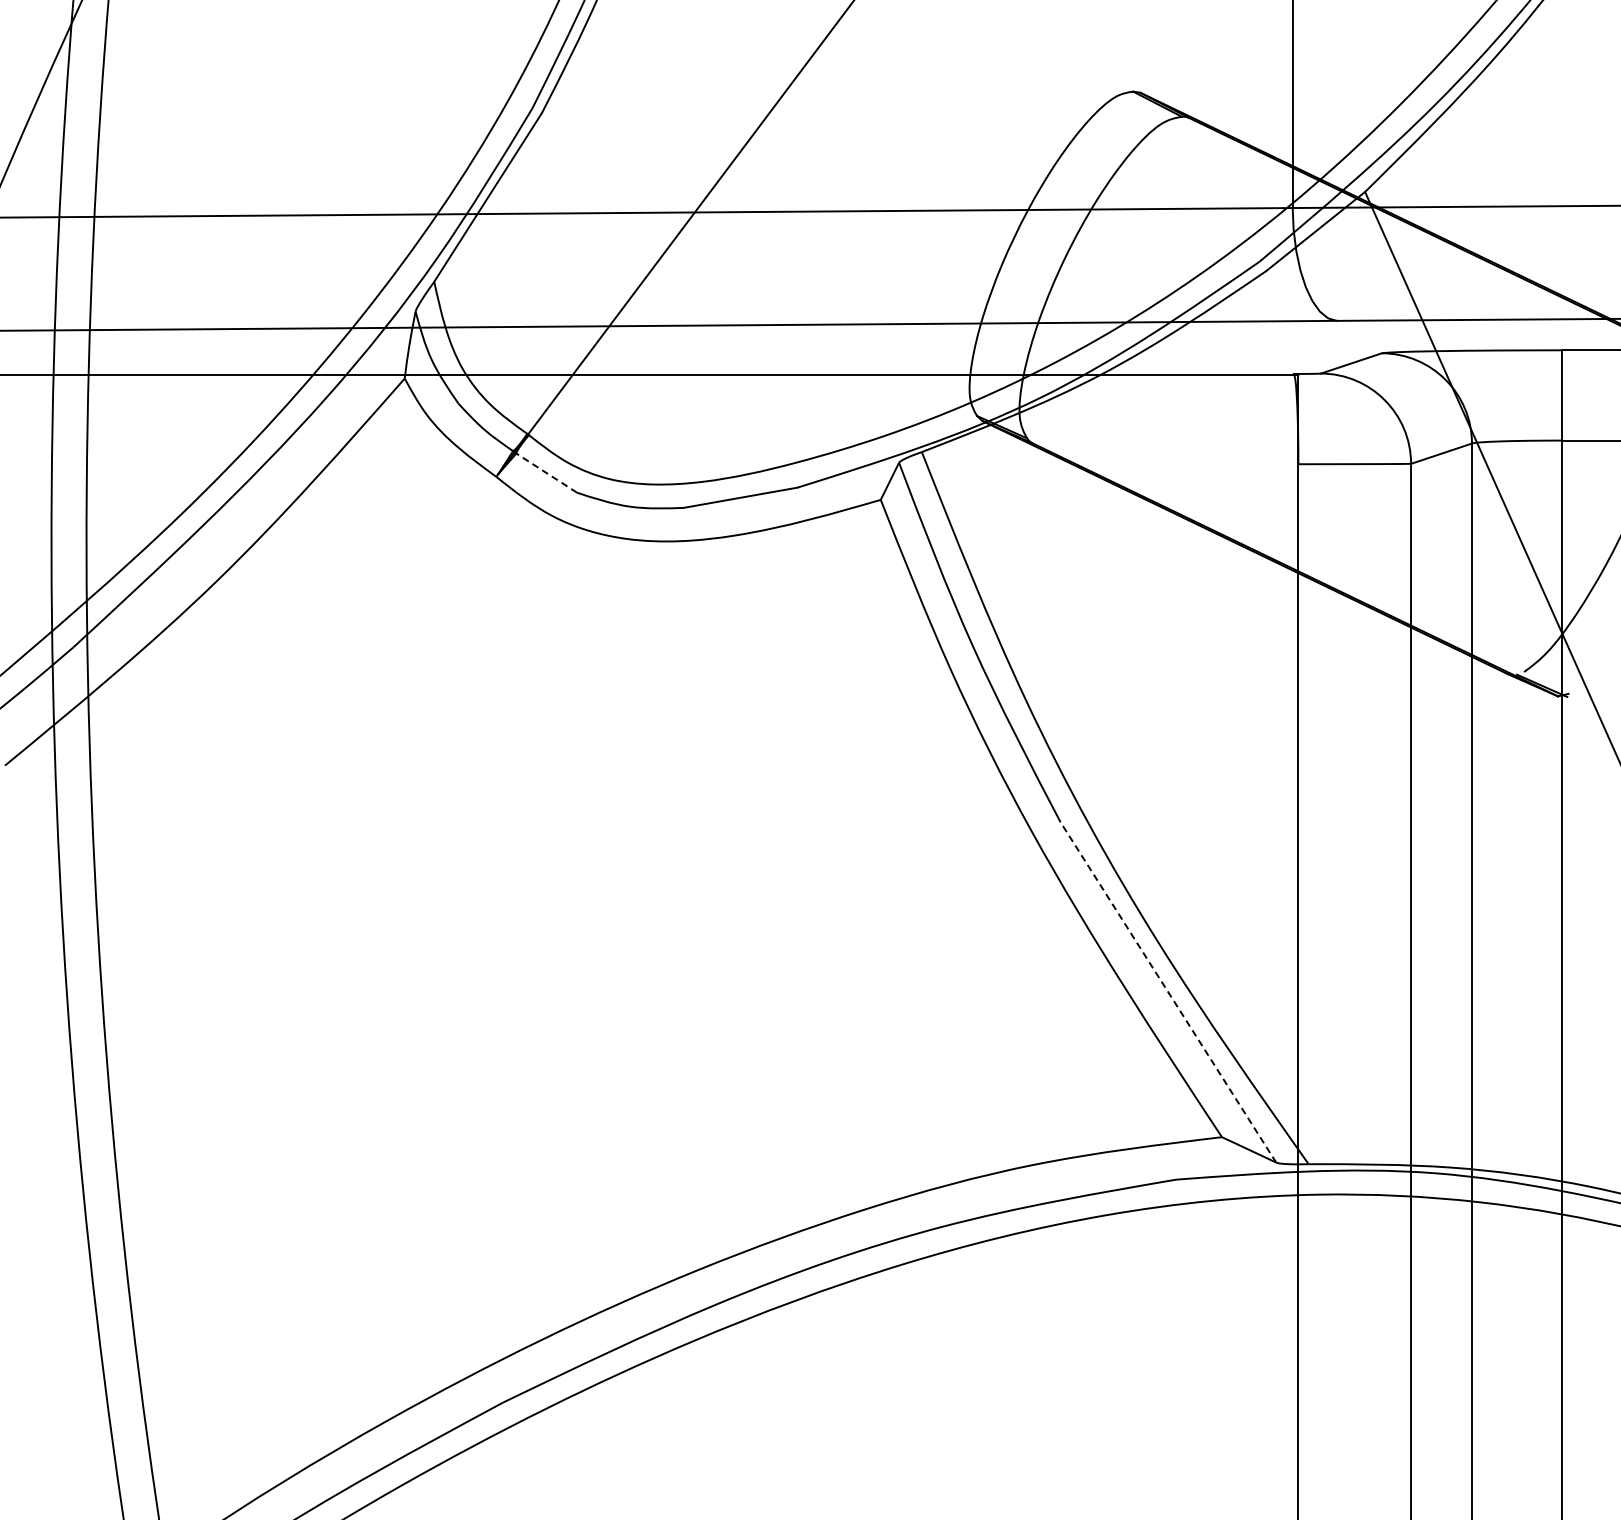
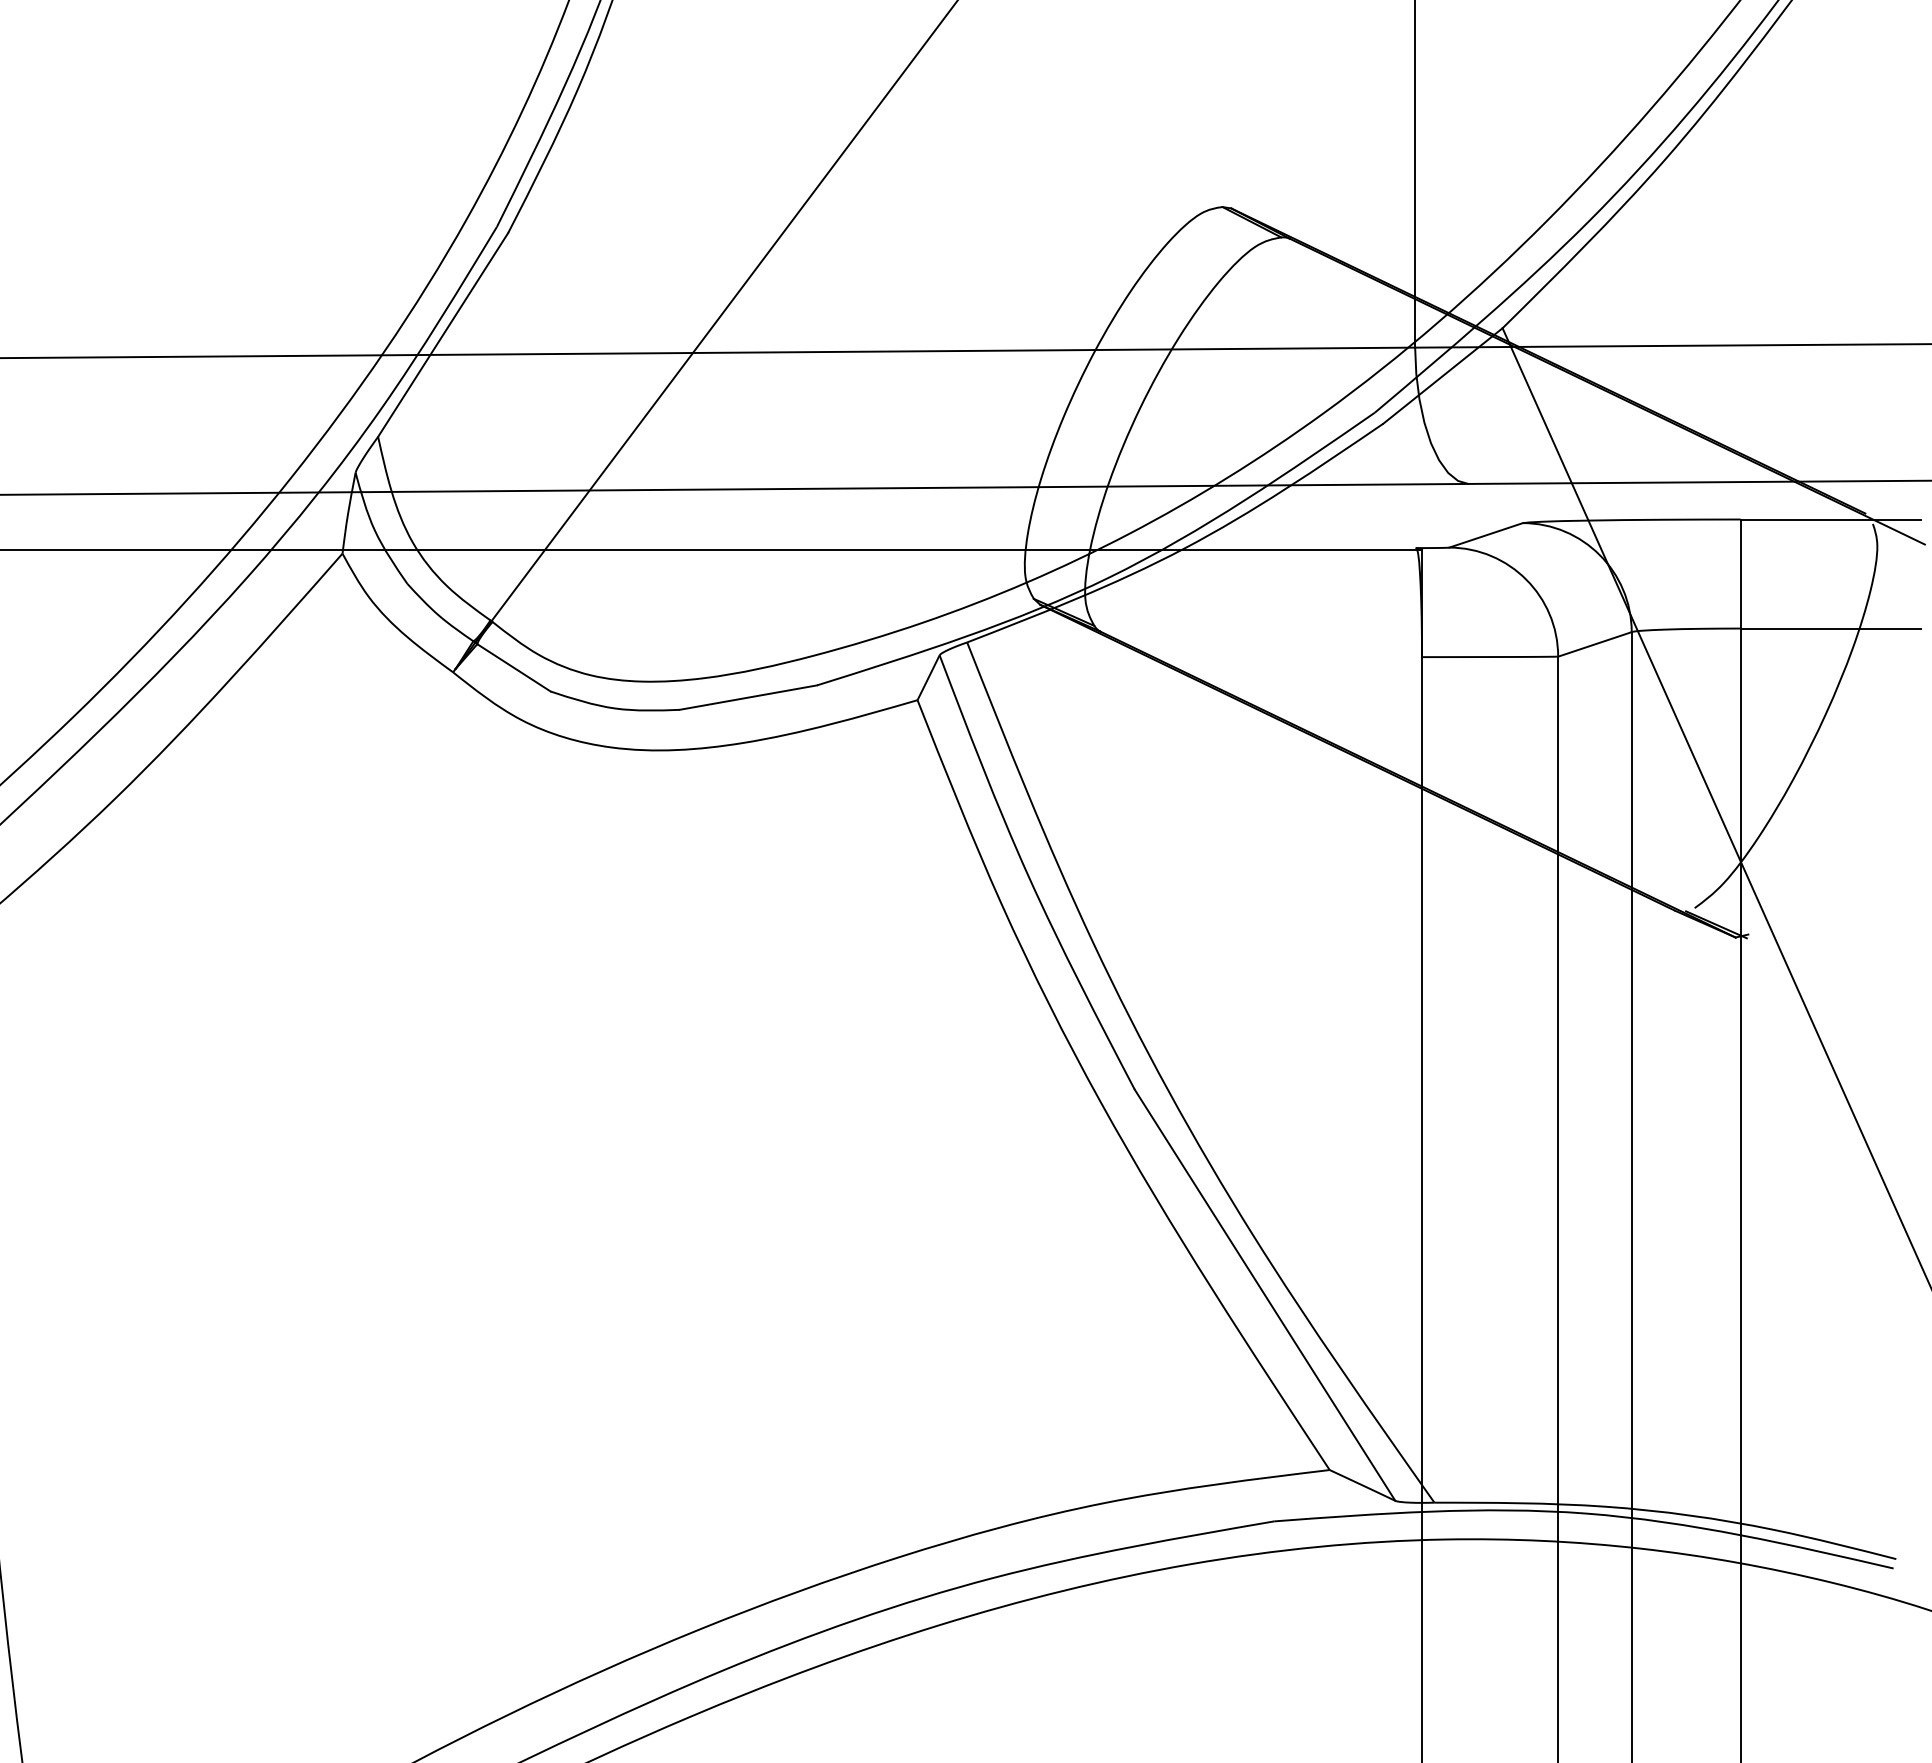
line: (546, 472) -> (513, 667), dashed -> solid
line: (1168, 992) -> (1265, 1295), dashed -> solid

